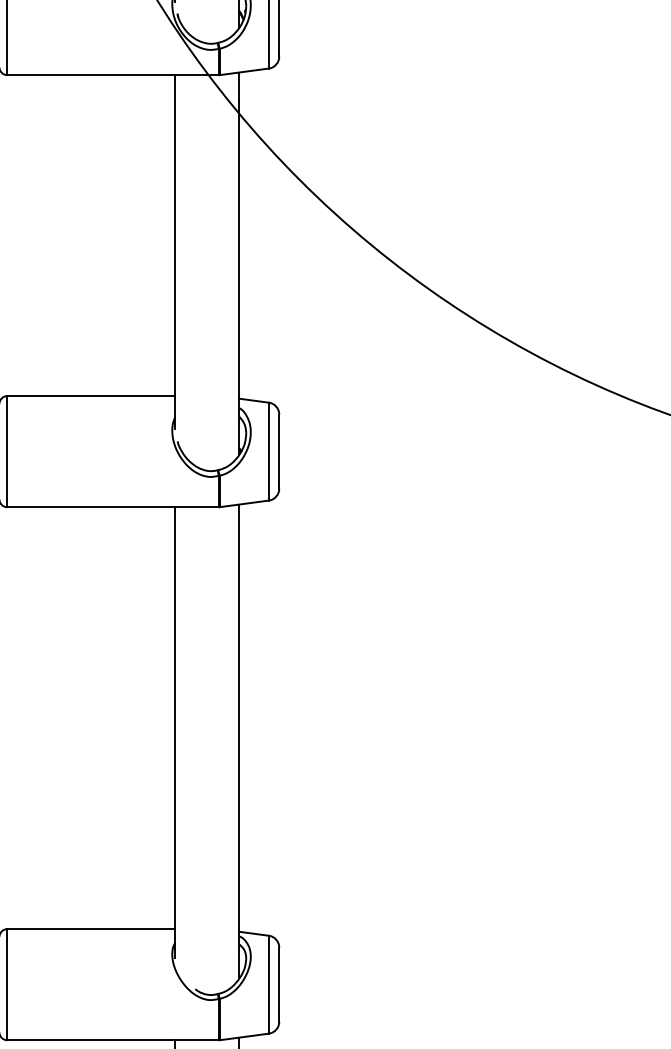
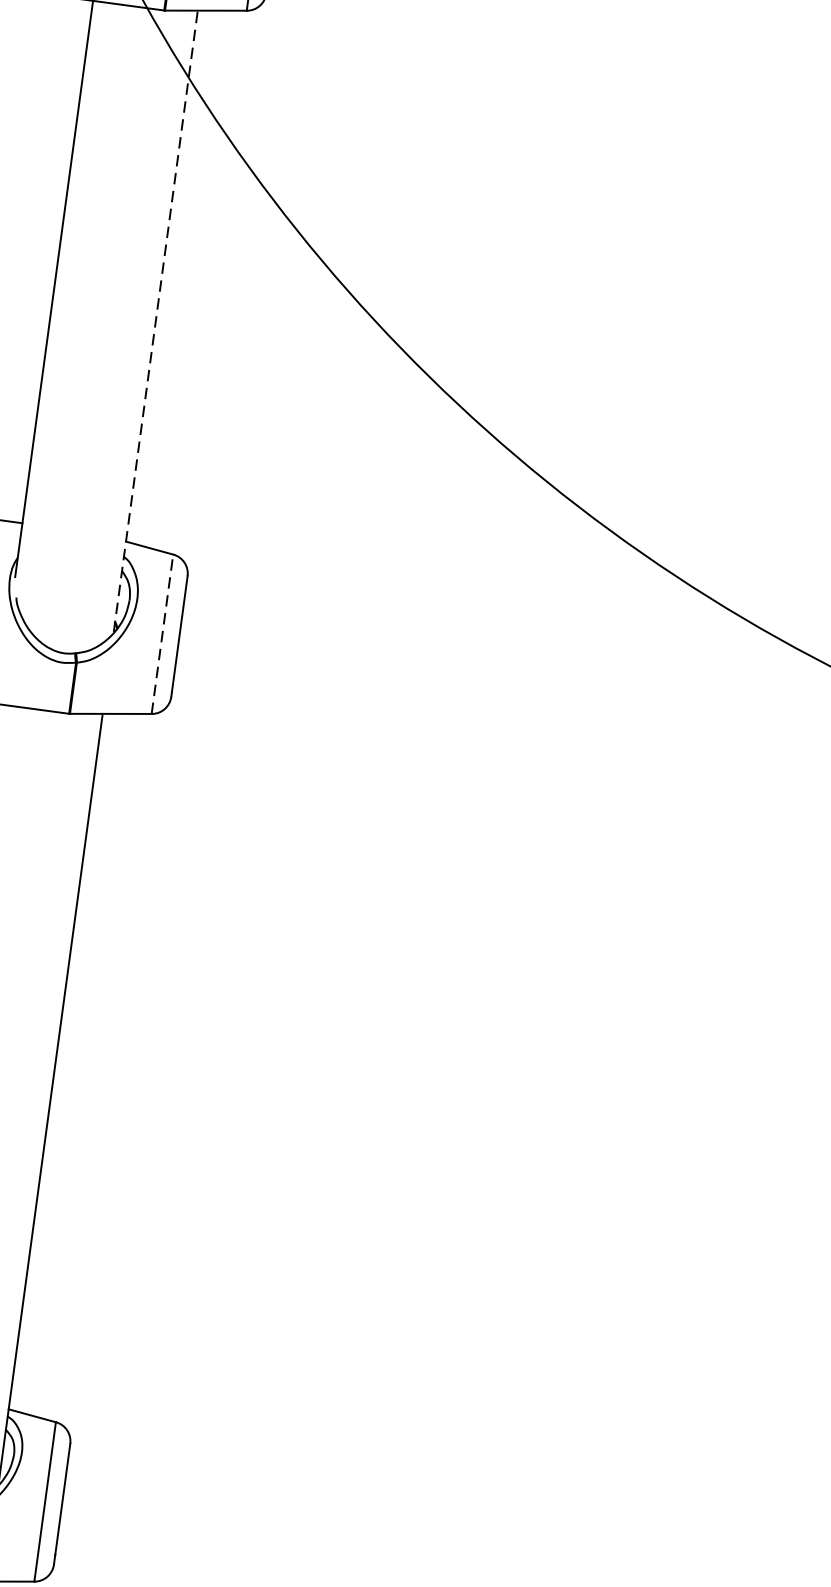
line: (239, 263) -> (156, 321), solid -> dashed
line: (268, 451) -> (161, 633), solid -> dashed

